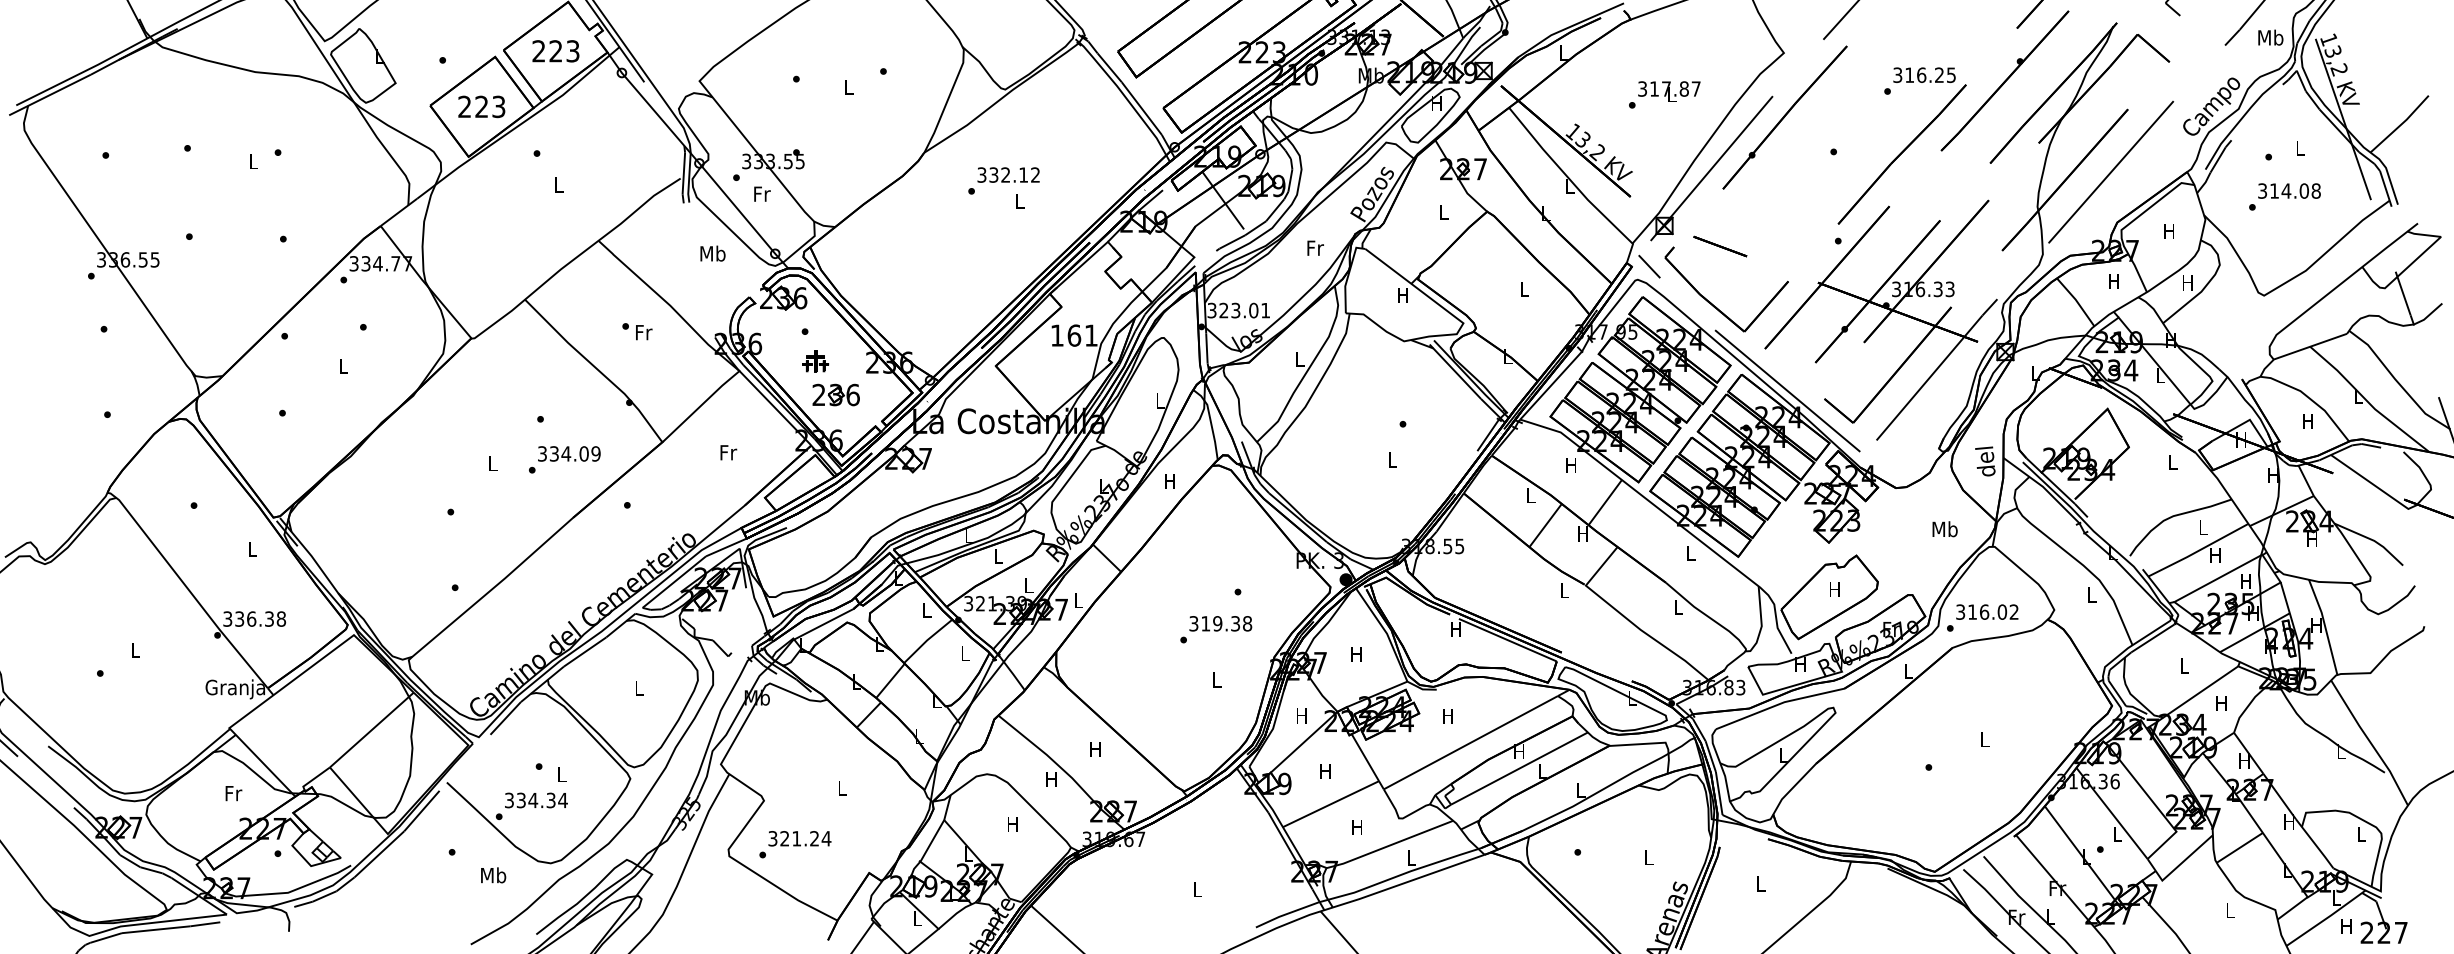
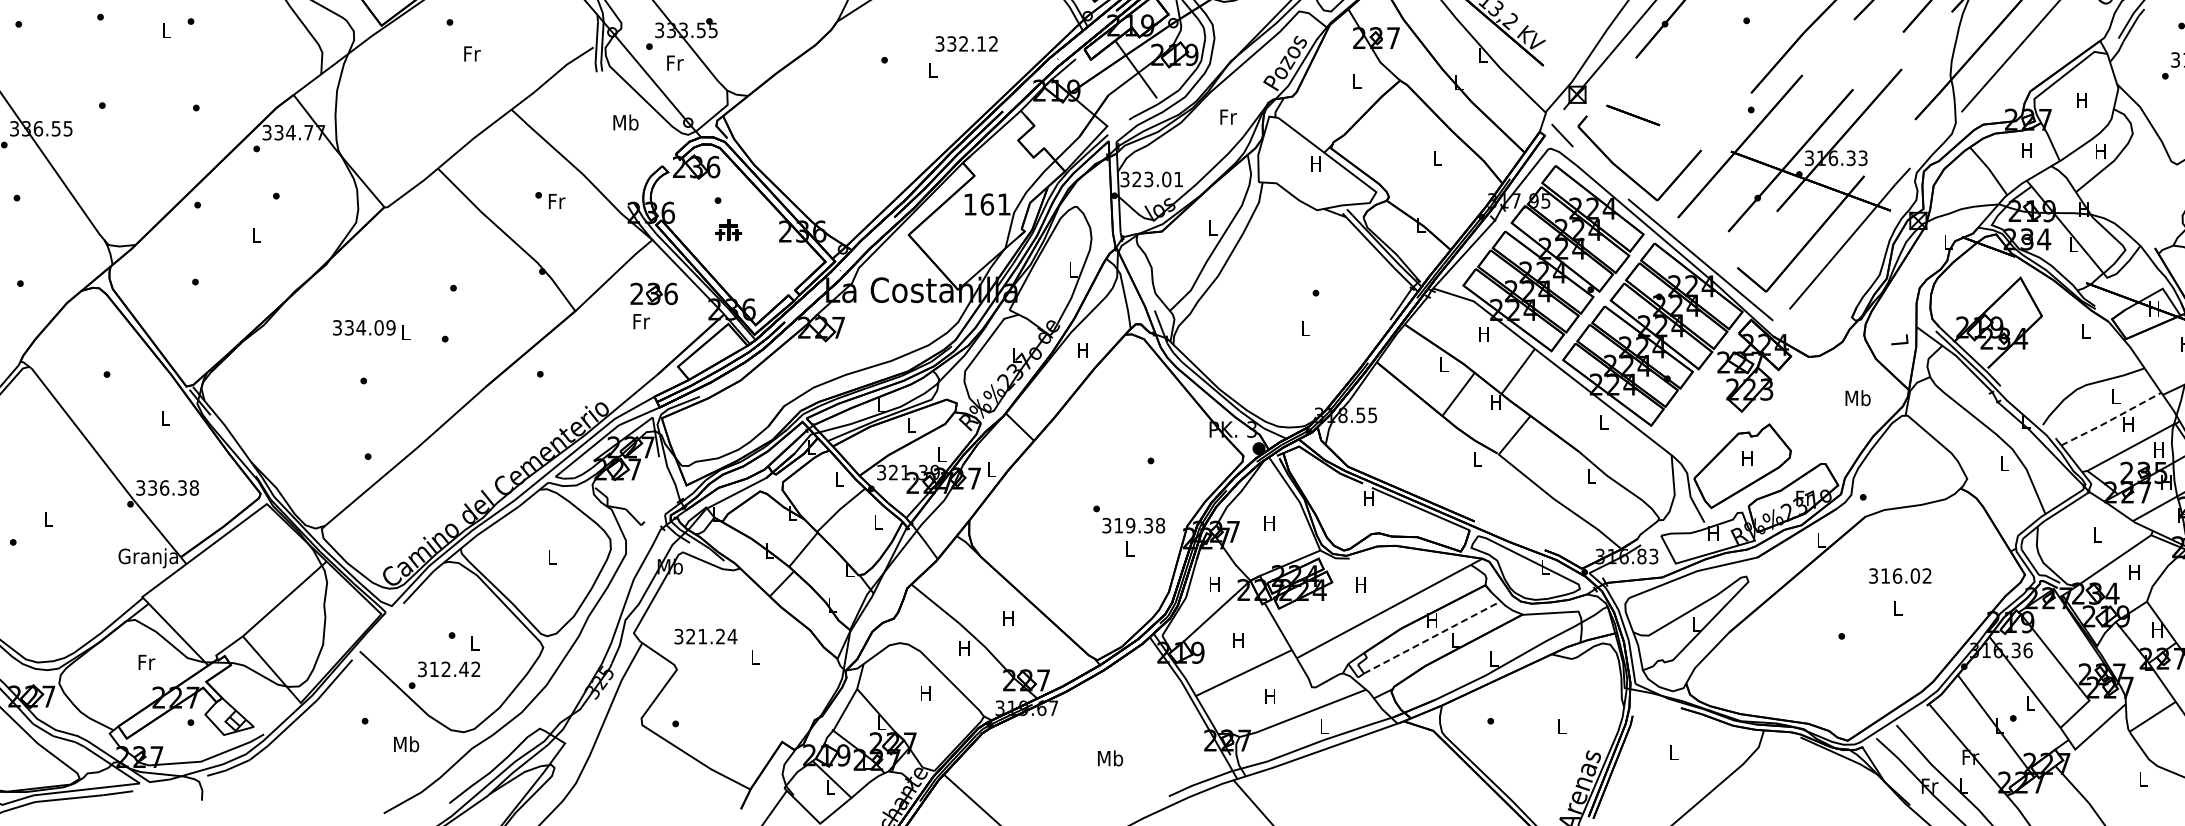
text: (1008, 174) -> (966, 43), moved
text: (559, 184) -> (472, 53), L -> Fr
part: (835, 394) -> (653, 293), moved
text: (569, 453) -> (364, 327), moved
text: (1985, 461) -> (1898, 330), del -> L
line: (2198, 550) -> (2111, 419), solid -> dashed
text: (1987, 611) -> (1900, 575), moved
text: (1220, 623) -> (1133, 525), moved
line: (1519, 768) -> (1432, 637), solid -> dashed
text: (541, 800) -> (454, 669), 334.34 -> 312.42
text: (799, 838) -> (705, 636), moved
text: (1197, 889) -> (1110, 758), L -> Mb

